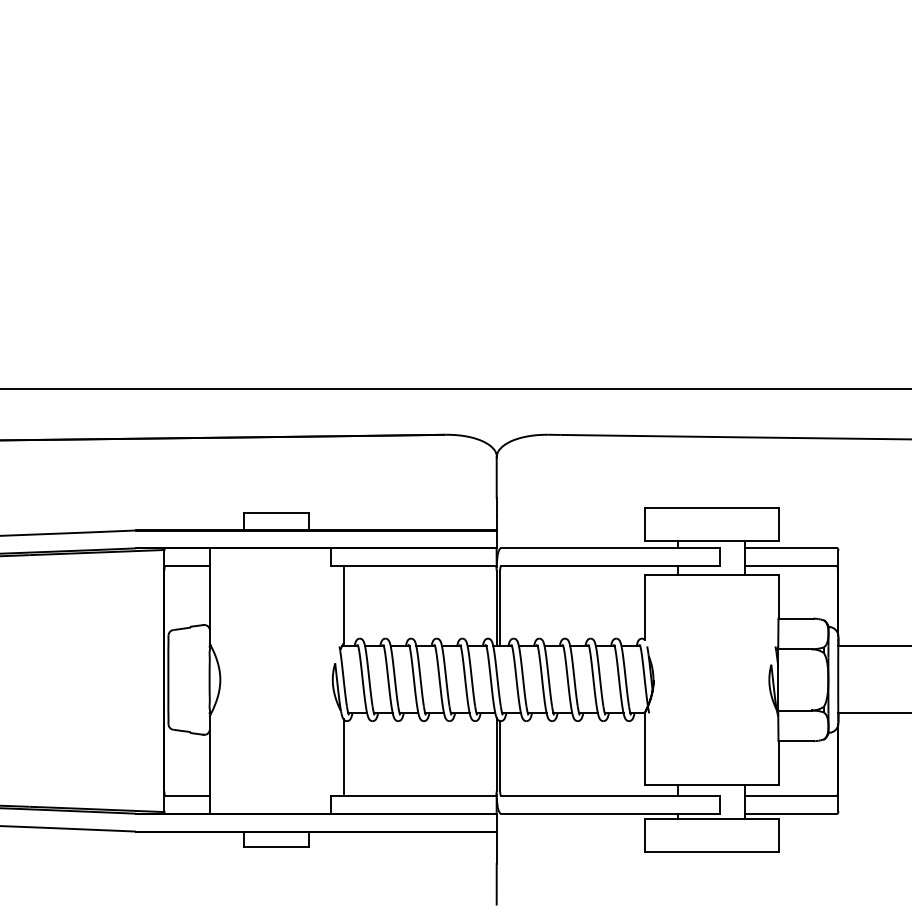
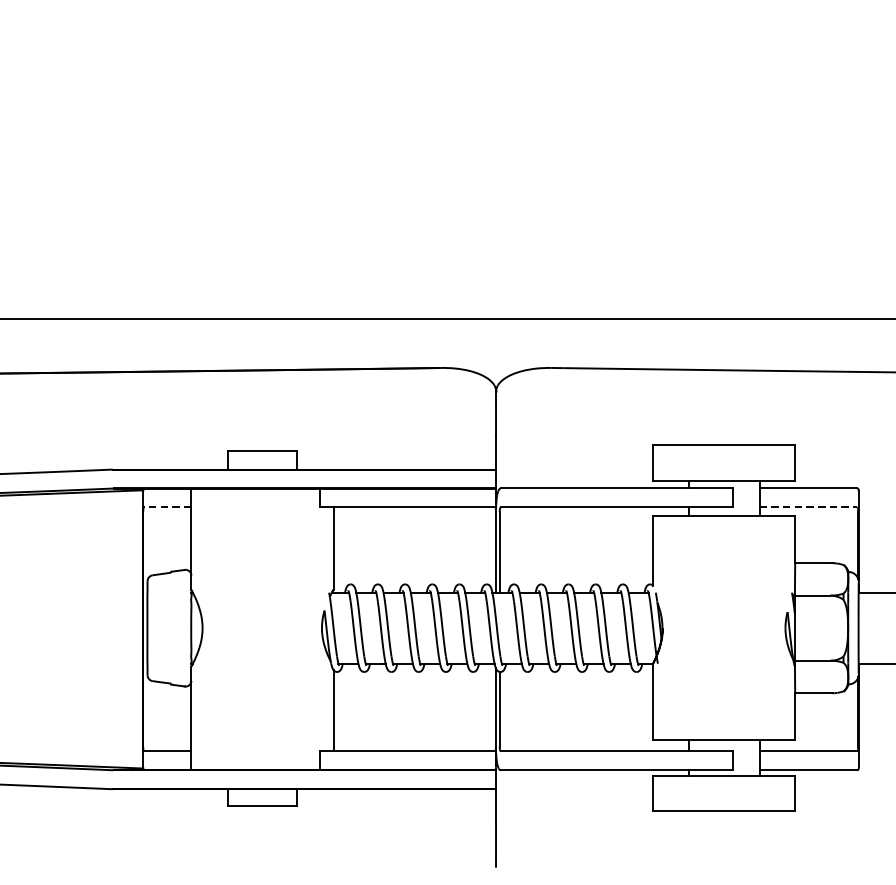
line: (187, 566) -> (167, 507), solid -> dashed
line: (790, 566) -> (807, 507), solid -> dashed

